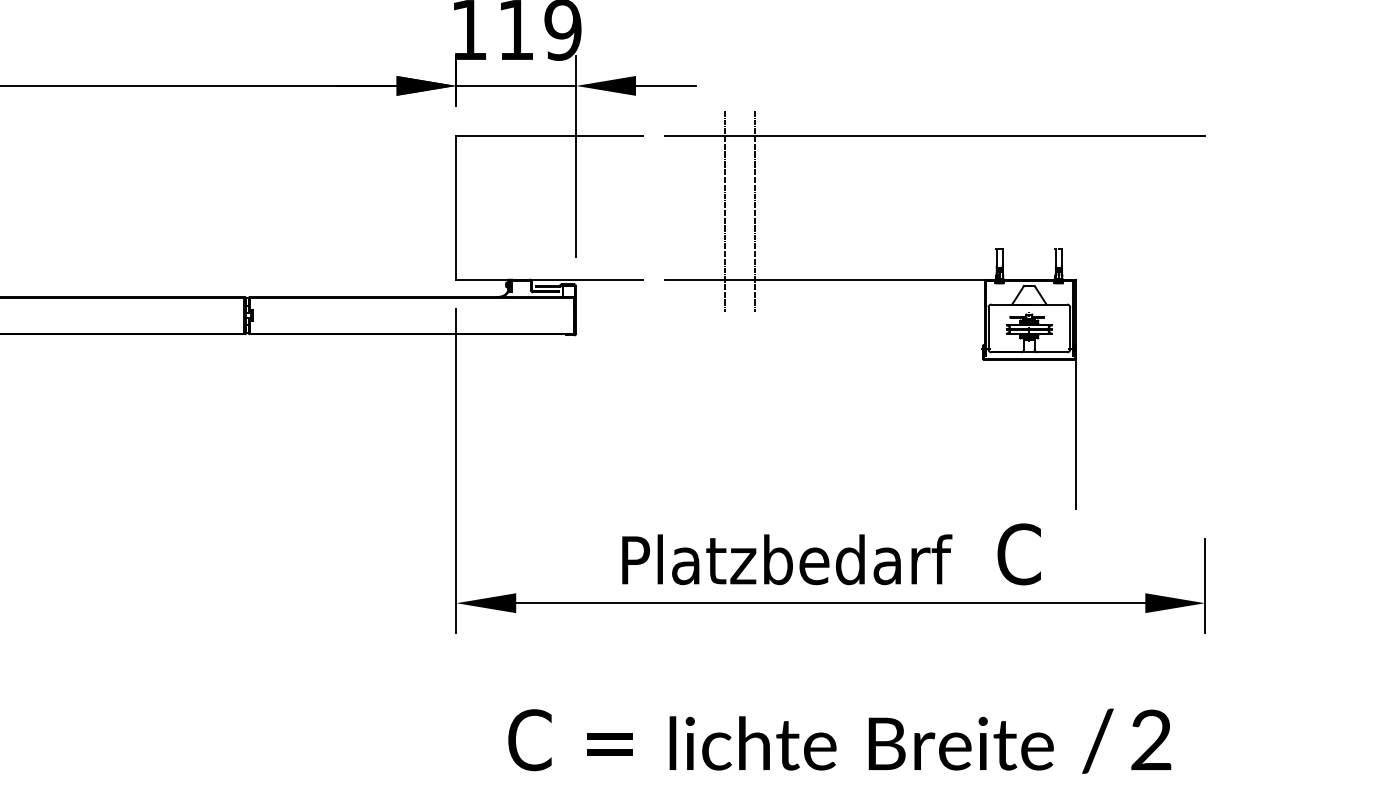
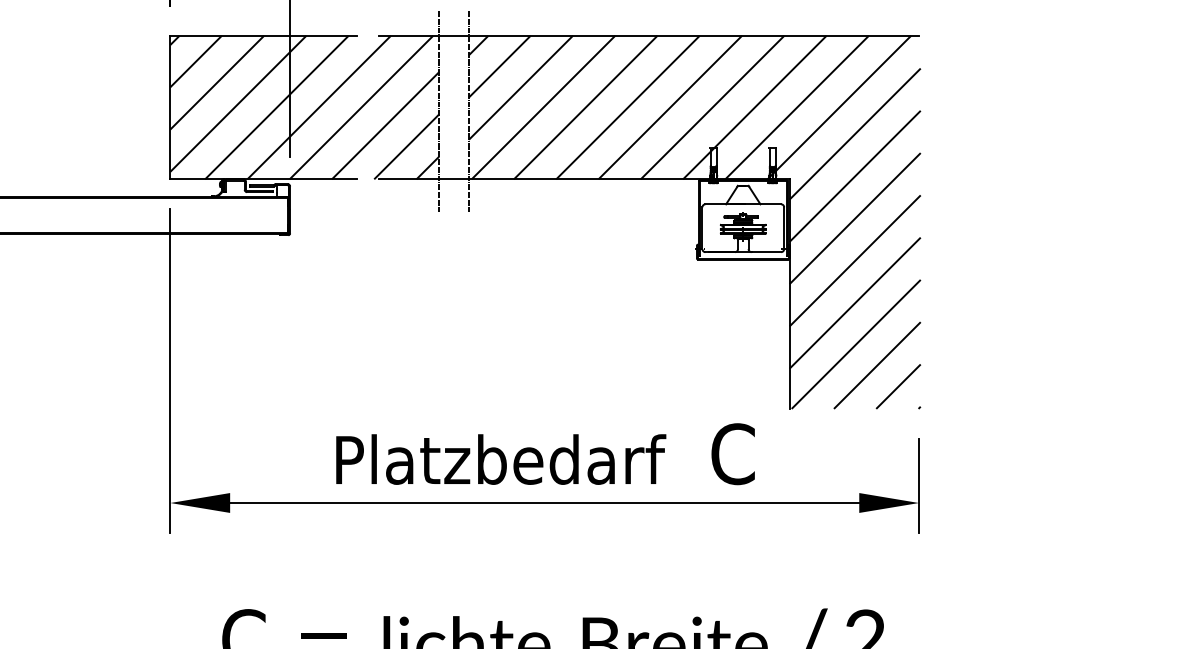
hatch: (590, 207) -> (304, 107), added
hatch: (980, 322) -> (694, 222), added

